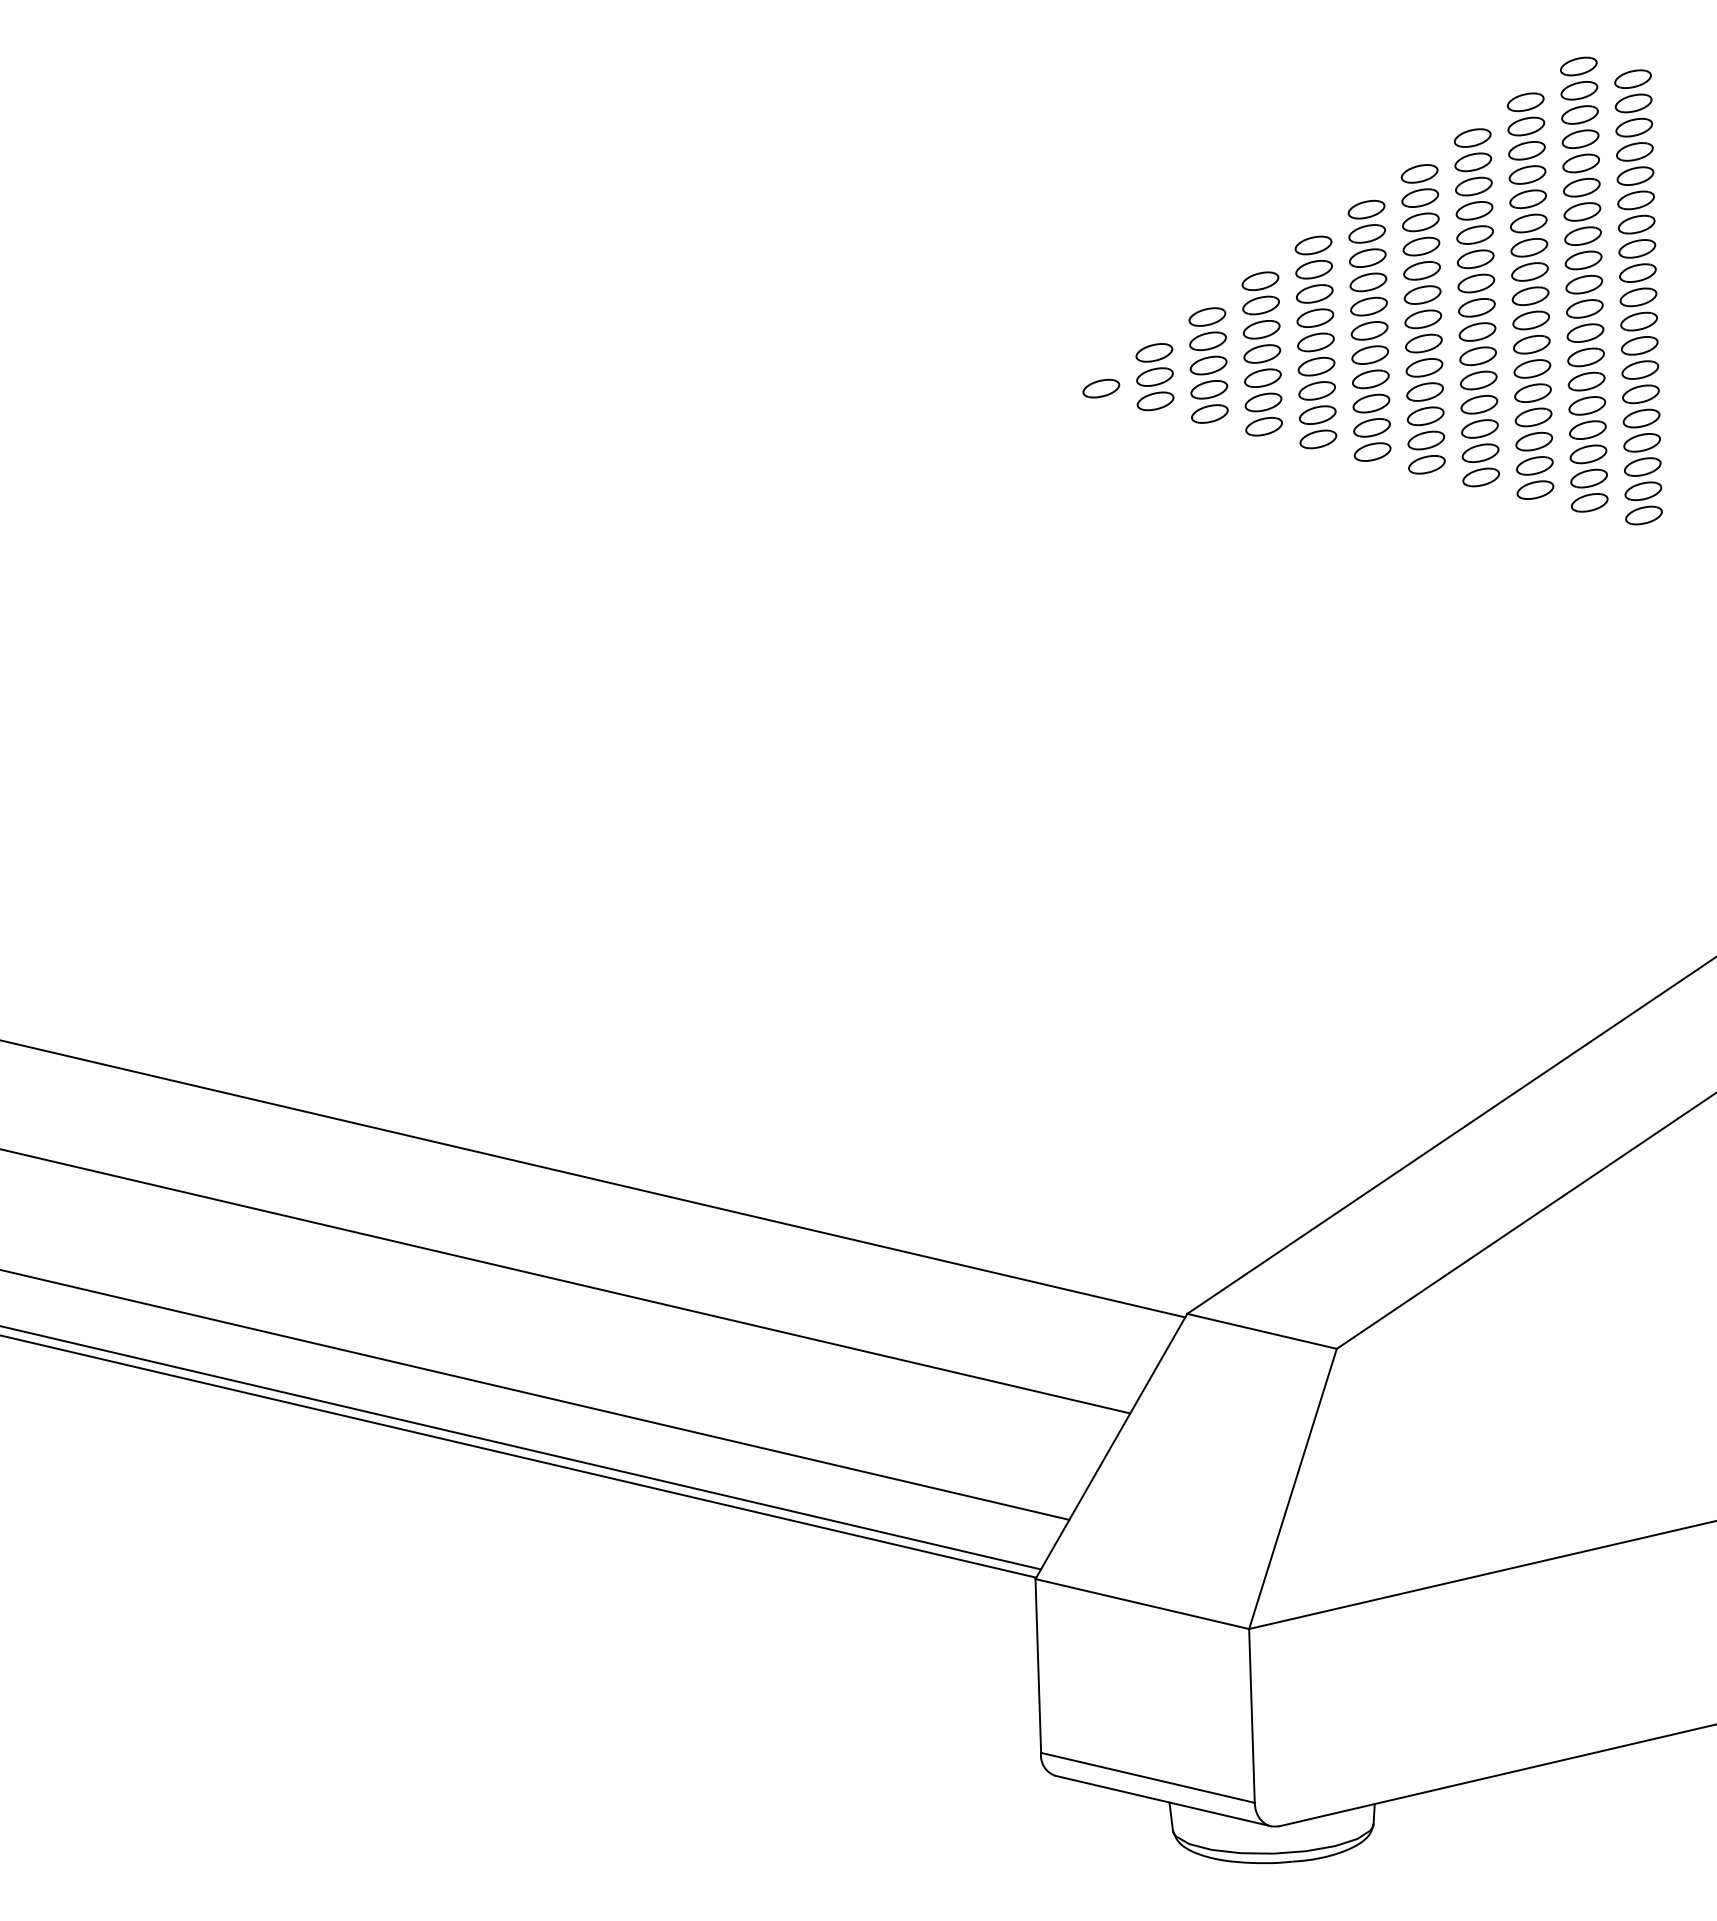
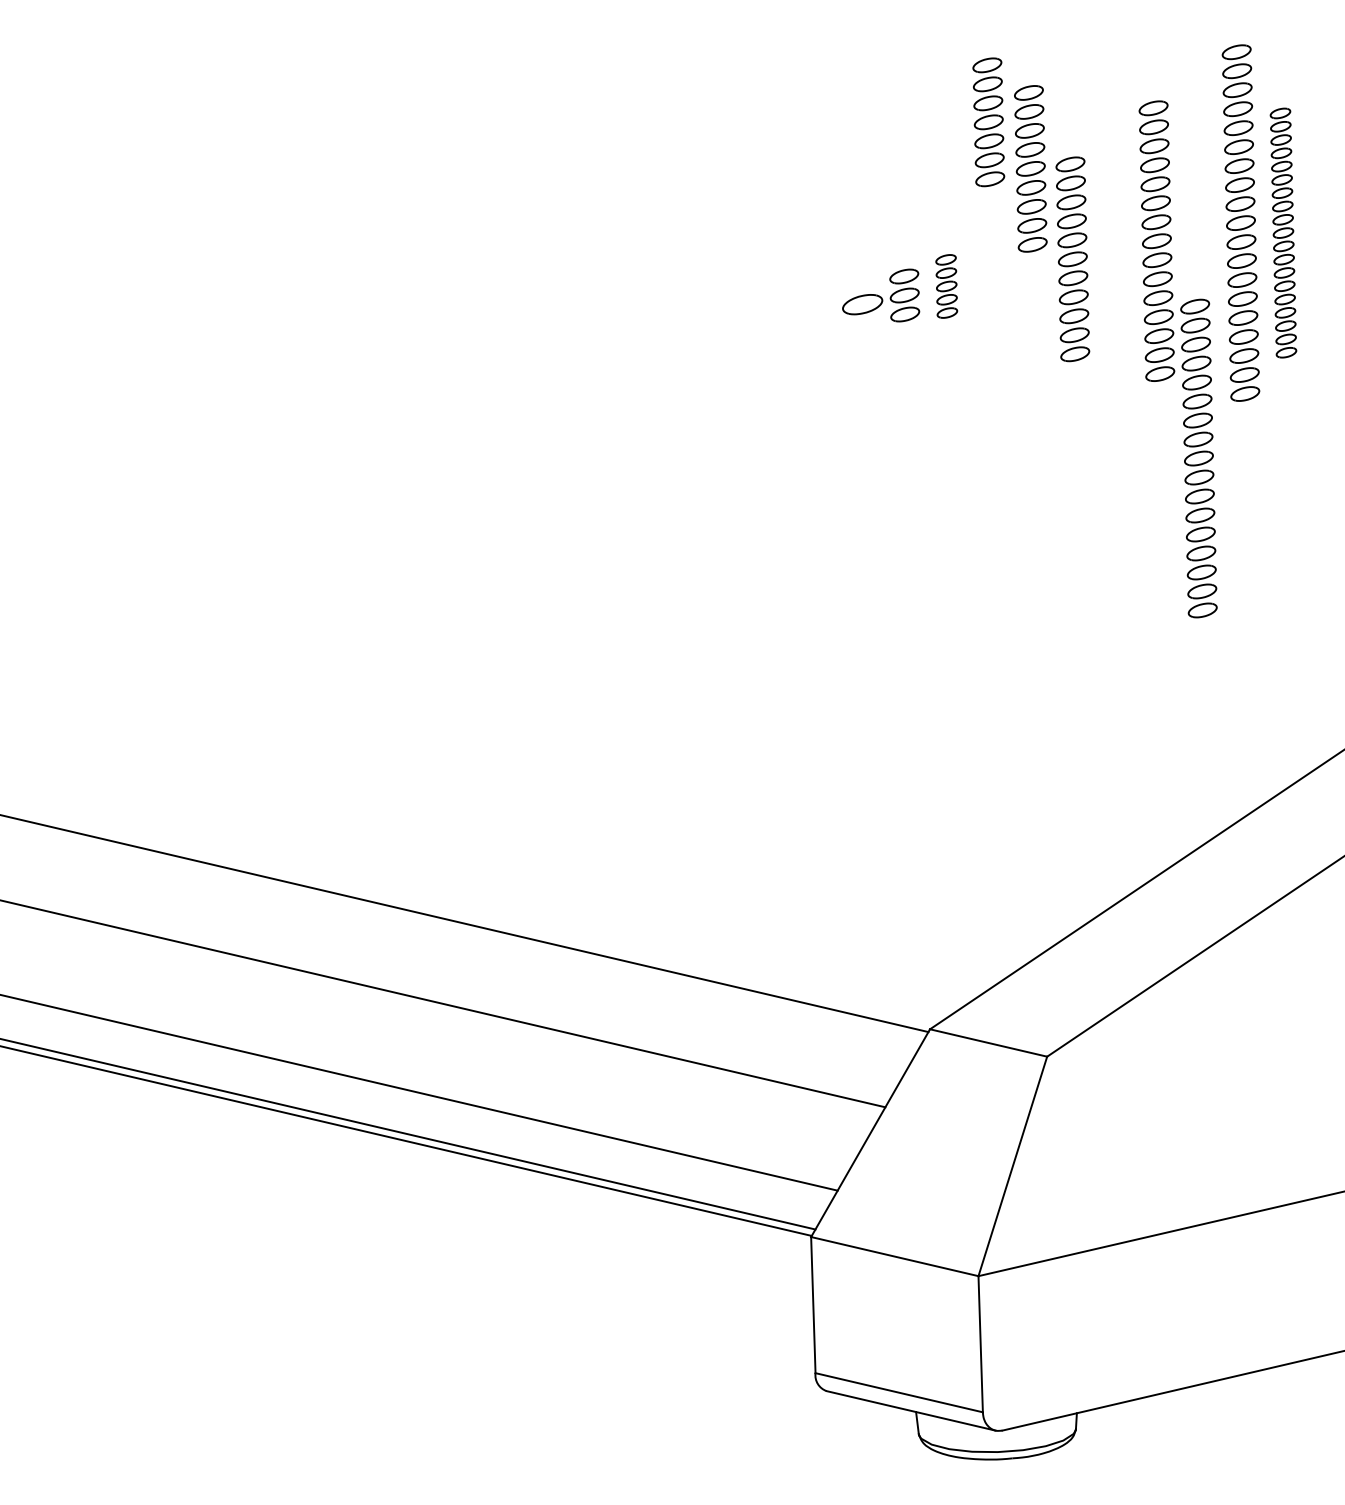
part: (1530, 295) -> (1198, 457), moved
part: (1638, 297) -> (1283, 233), size x0.7
part: (1422, 319) -> (1114, 250), removed
part: (1315, 342) -> (1030, 168), moved
part: (1261, 353) -> (988, 121), moved
part: (1208, 365) -> (946, 286), size x0.7
part: (1101, 388) -> (862, 304), size x1.4

